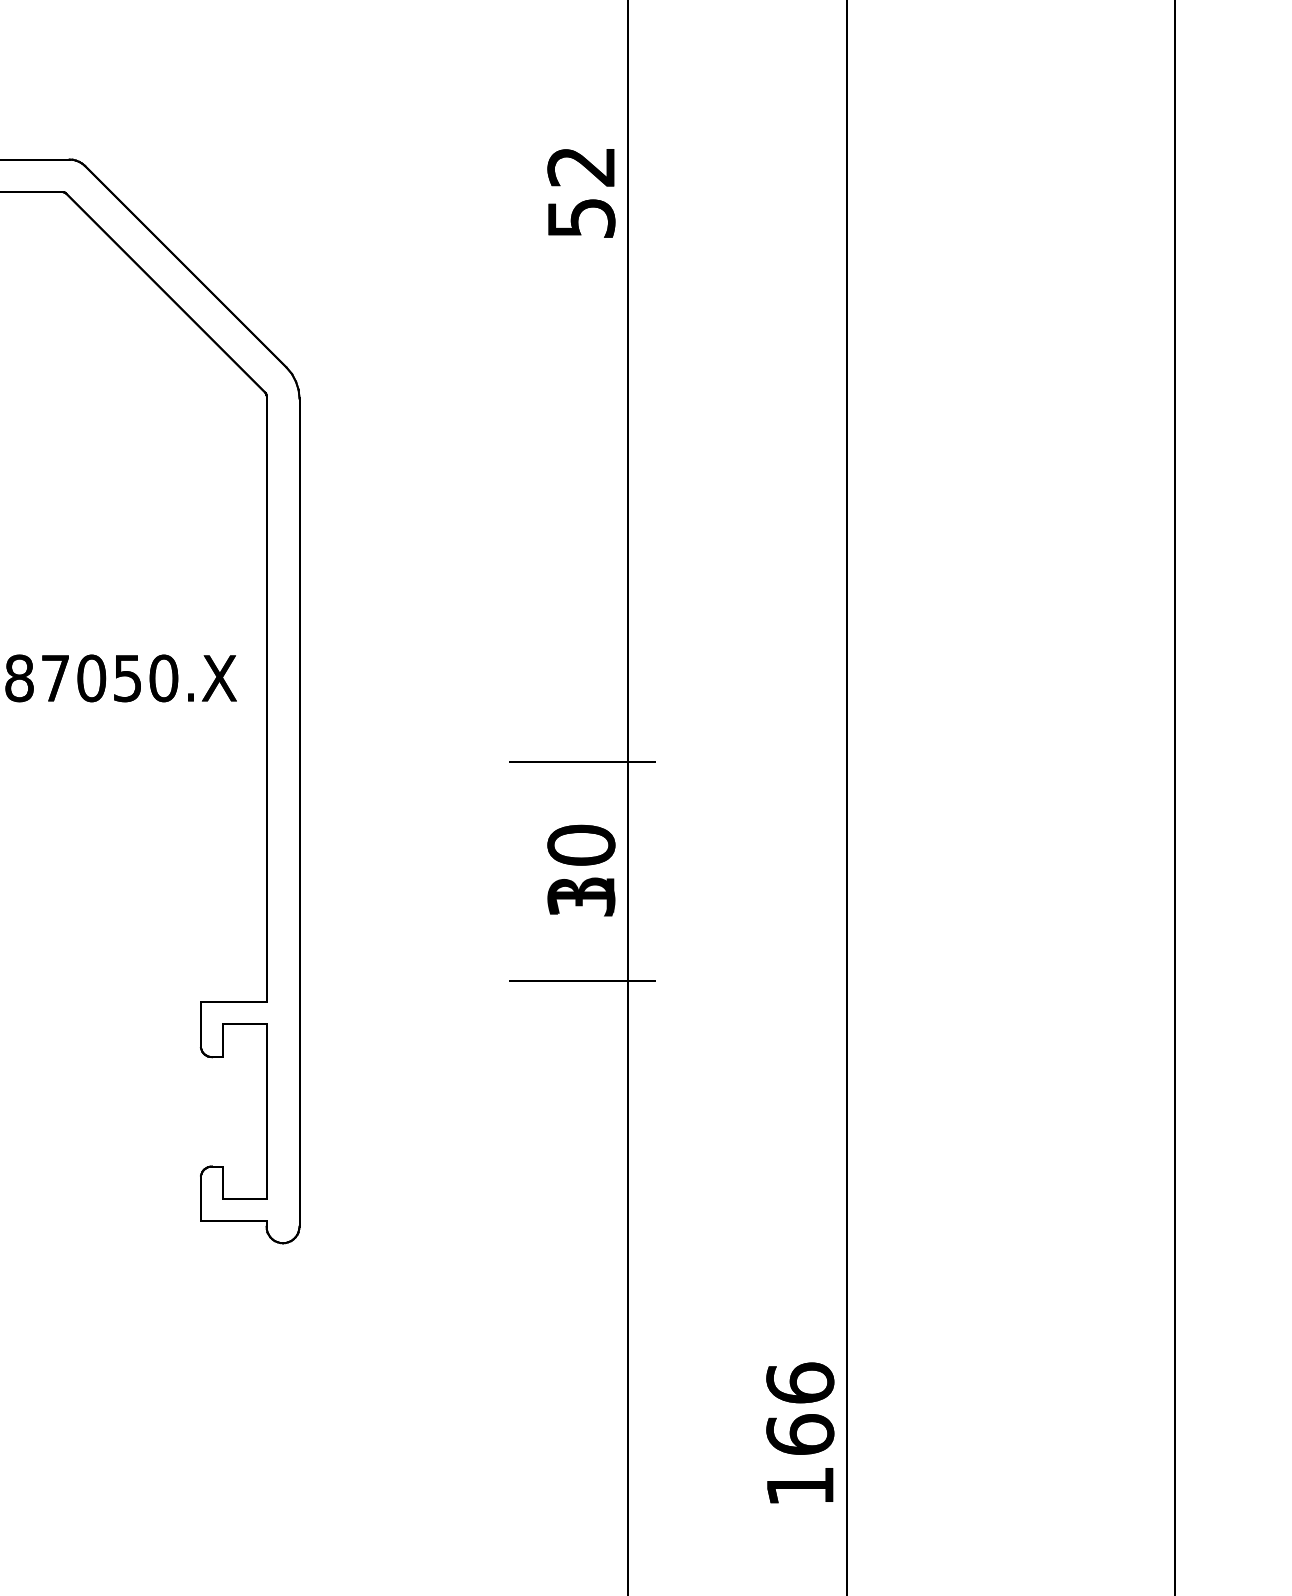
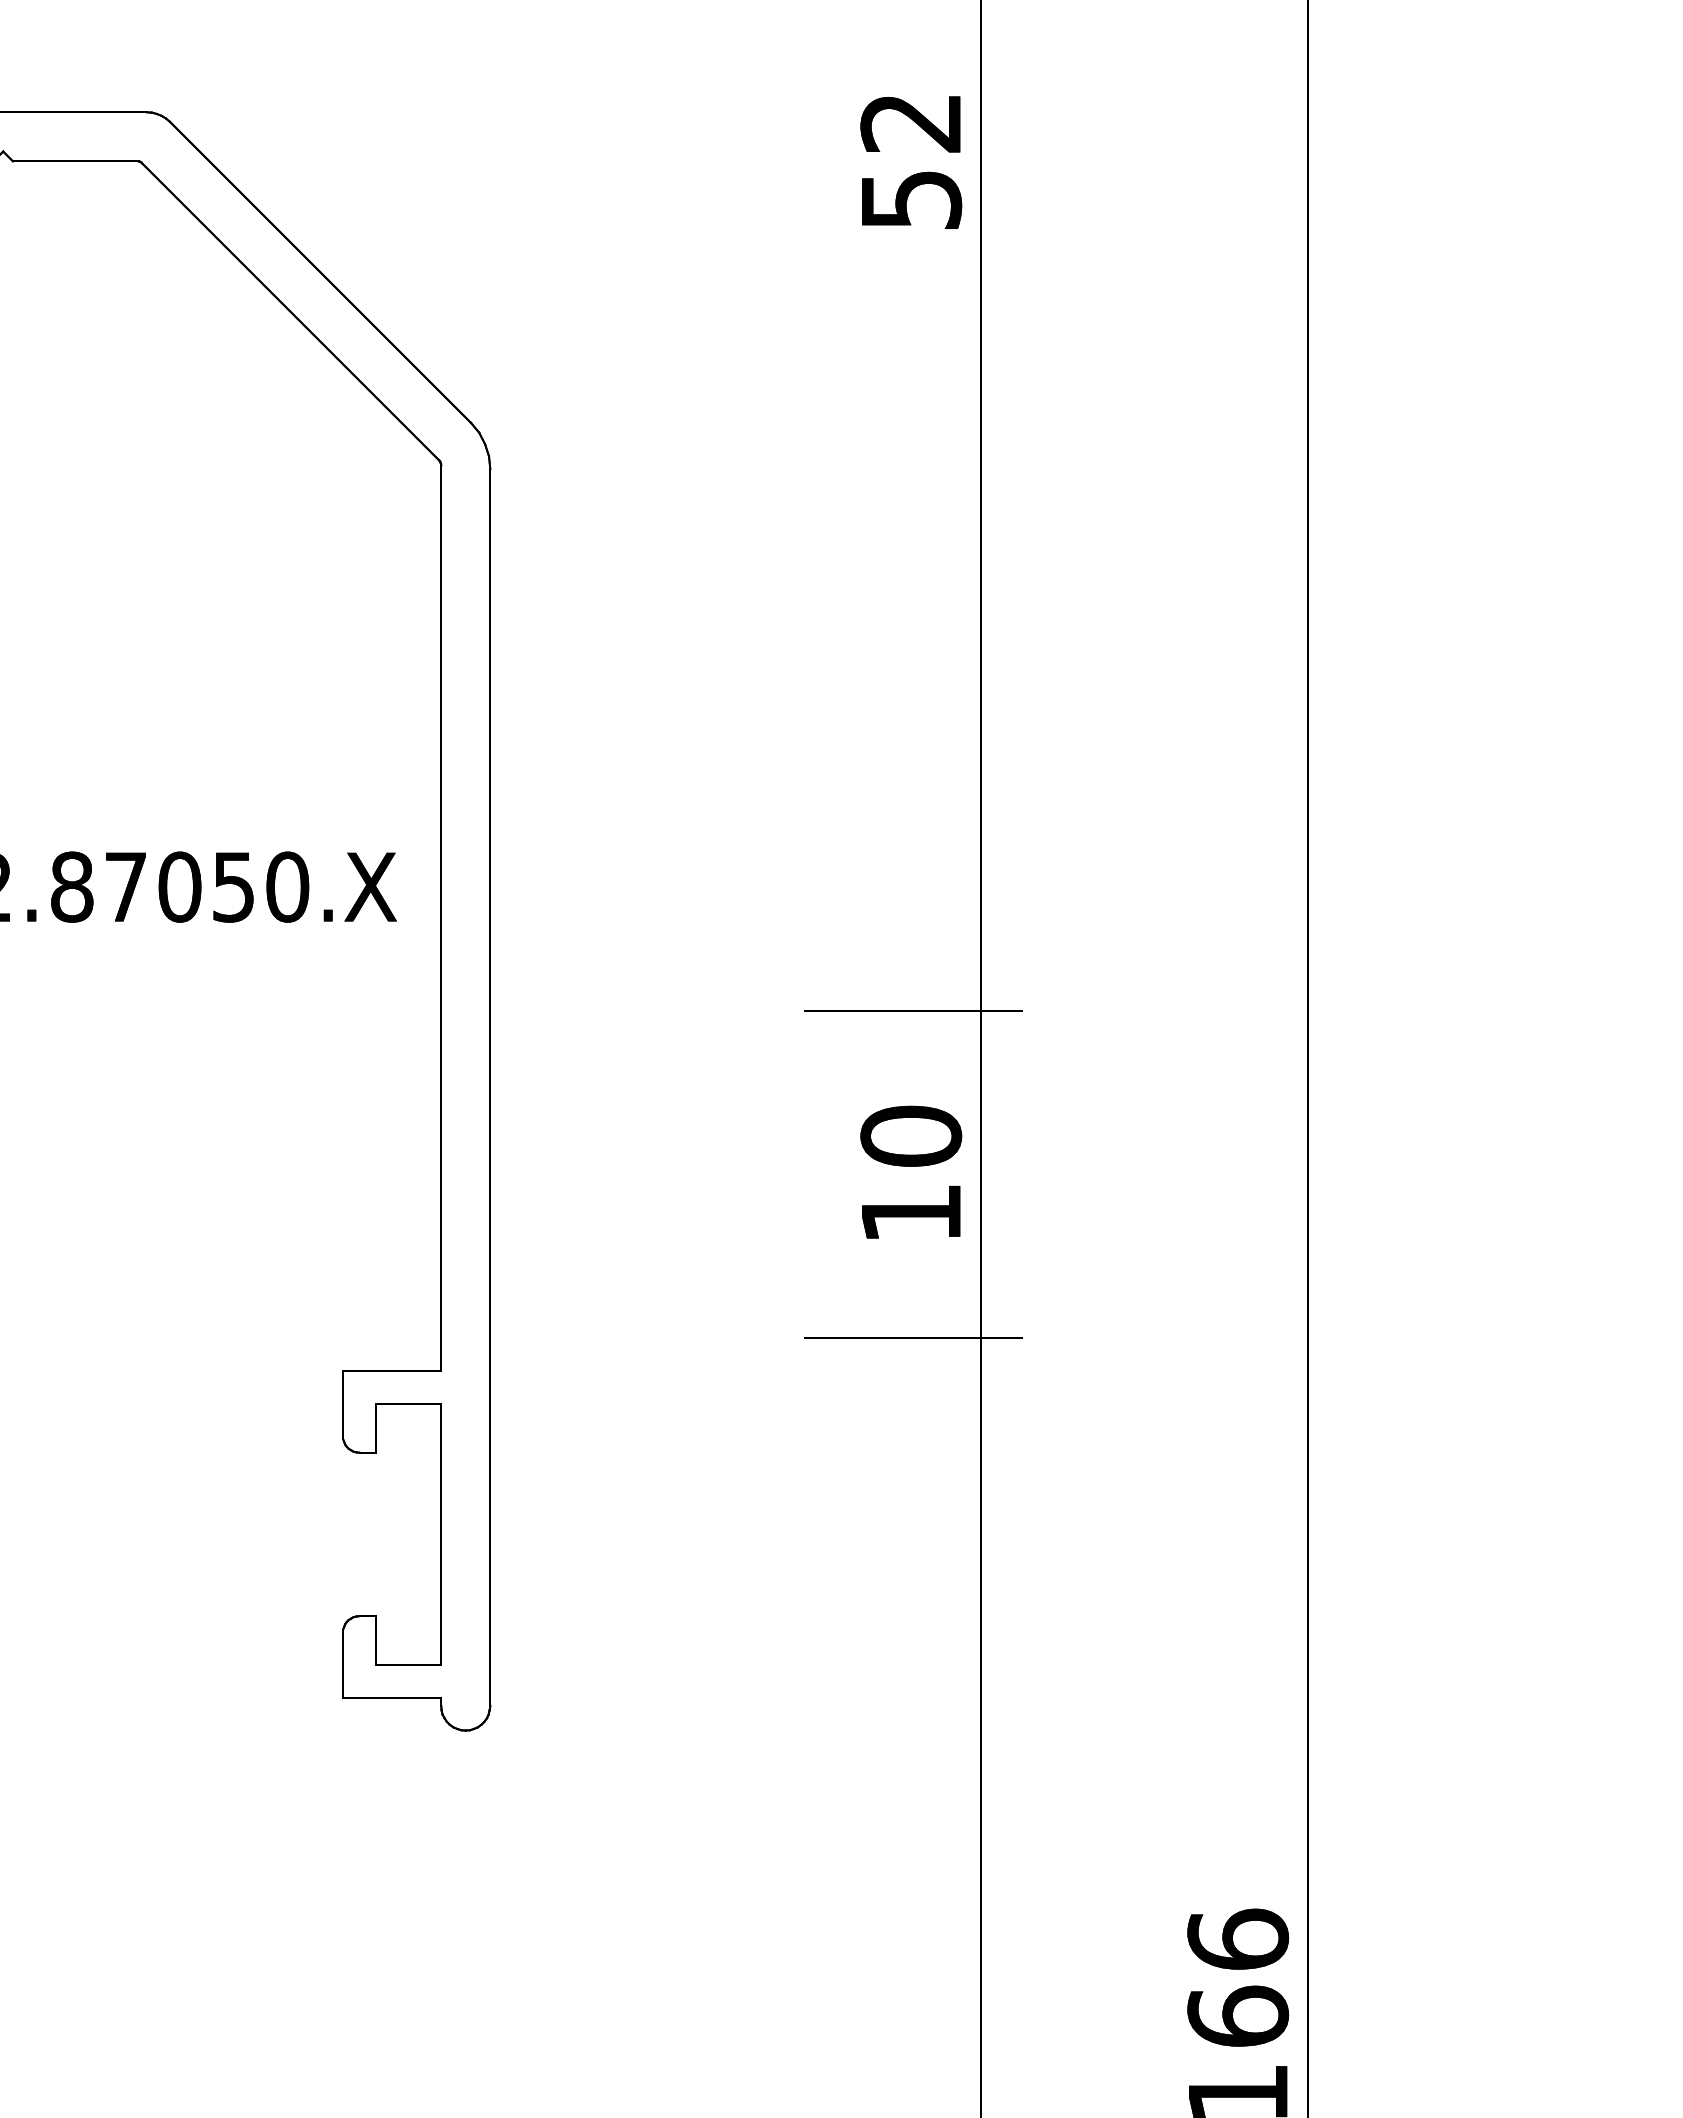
text: (581, 896) -> (911, 1212), 30 -> 10

